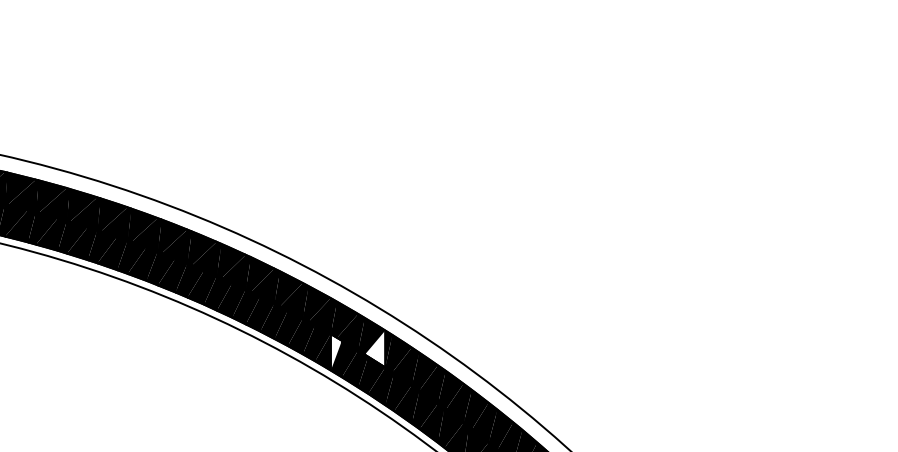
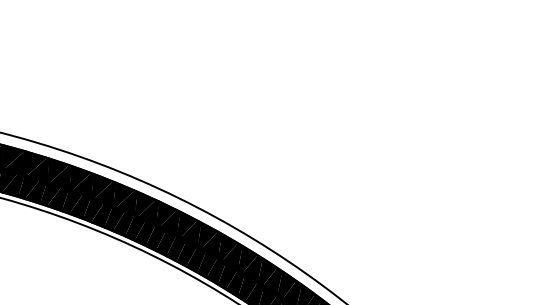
fill: (374, 348) -> (249, 268), added
fill: (335, 352) -> (221, 271), added

